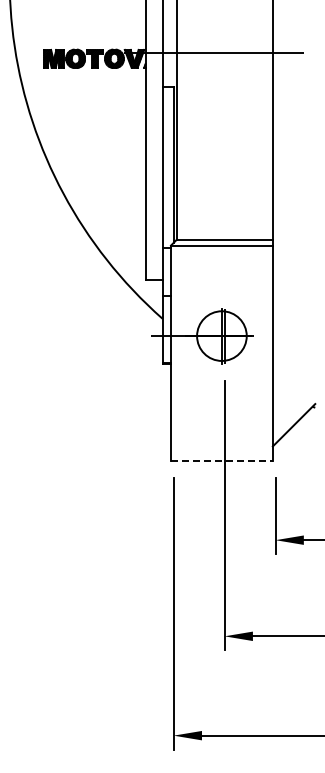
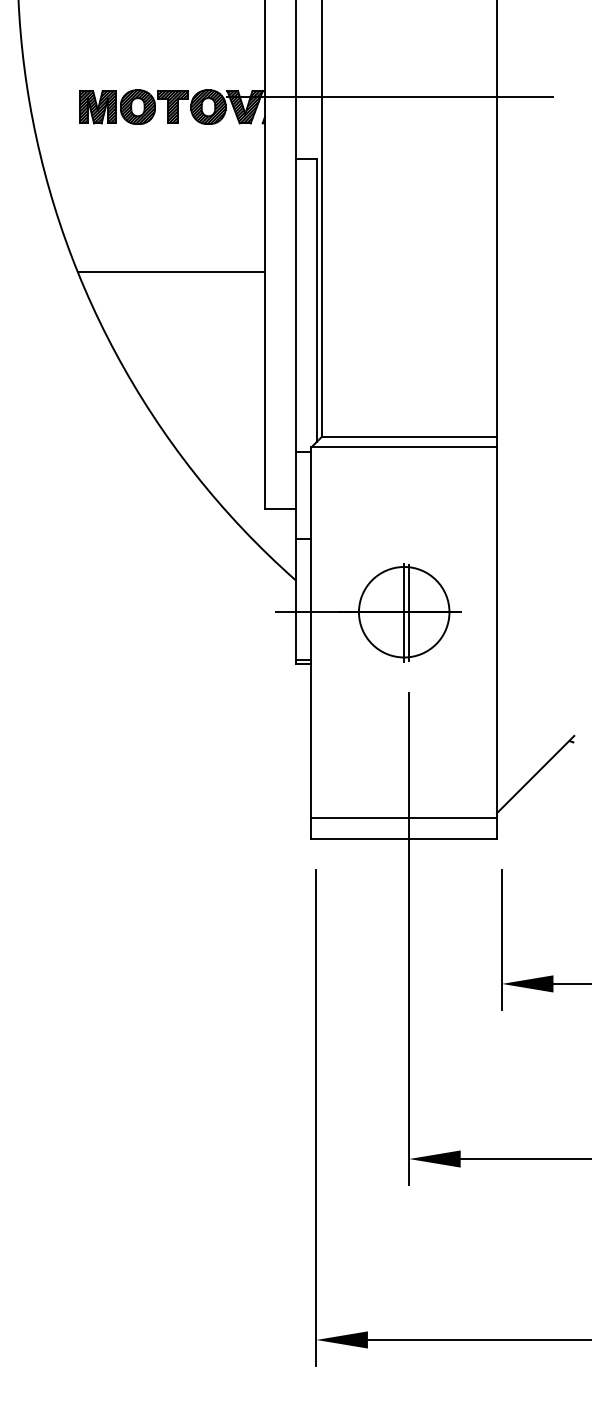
line: (93, 149) -> (170, 272), added
line: (221, 449) -> (403, 818), added
line: (221, 460) -> (403, 838), dashed -> solid

